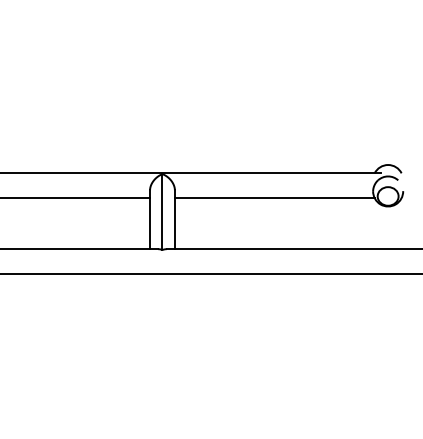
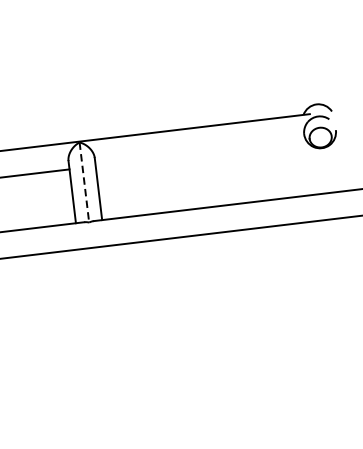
line: (274, 198) -> (200, 154), removed
line: (162, 212) -> (84, 182), solid -> dashed

